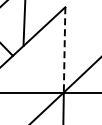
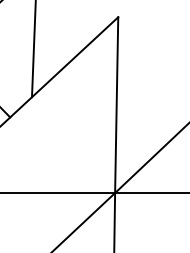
line: (64, 49) -> (116, 104), dashed -> solid

